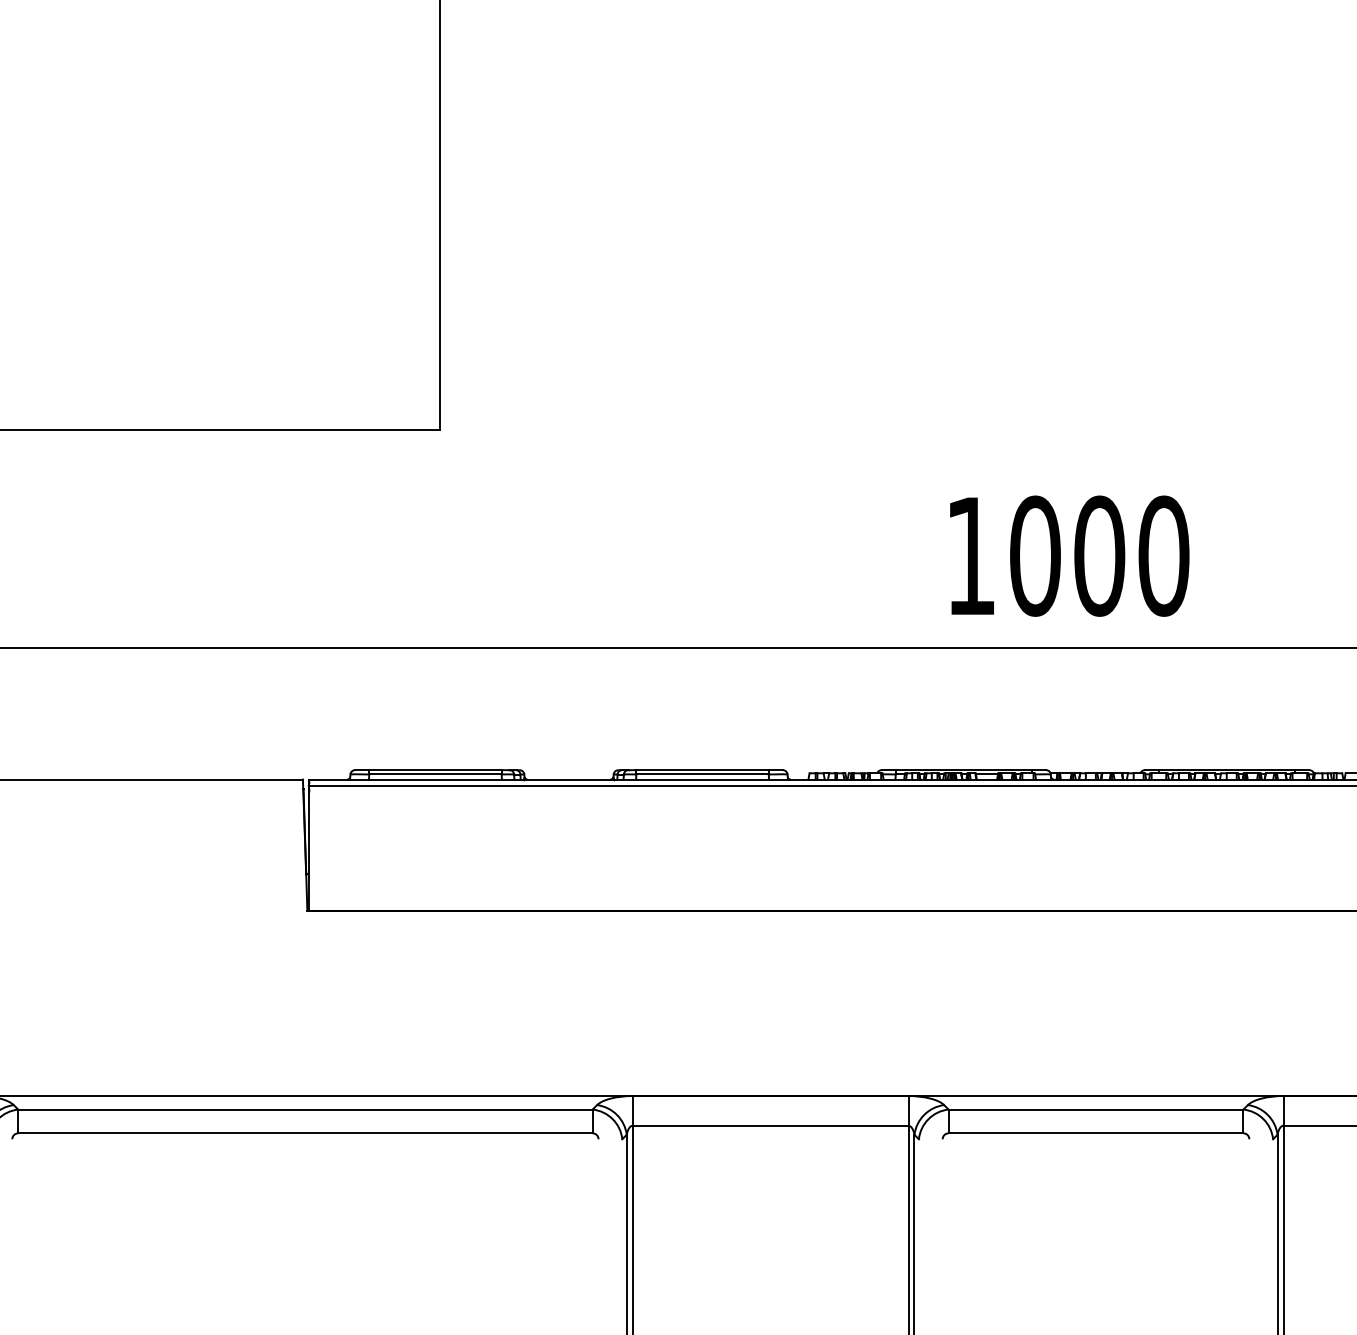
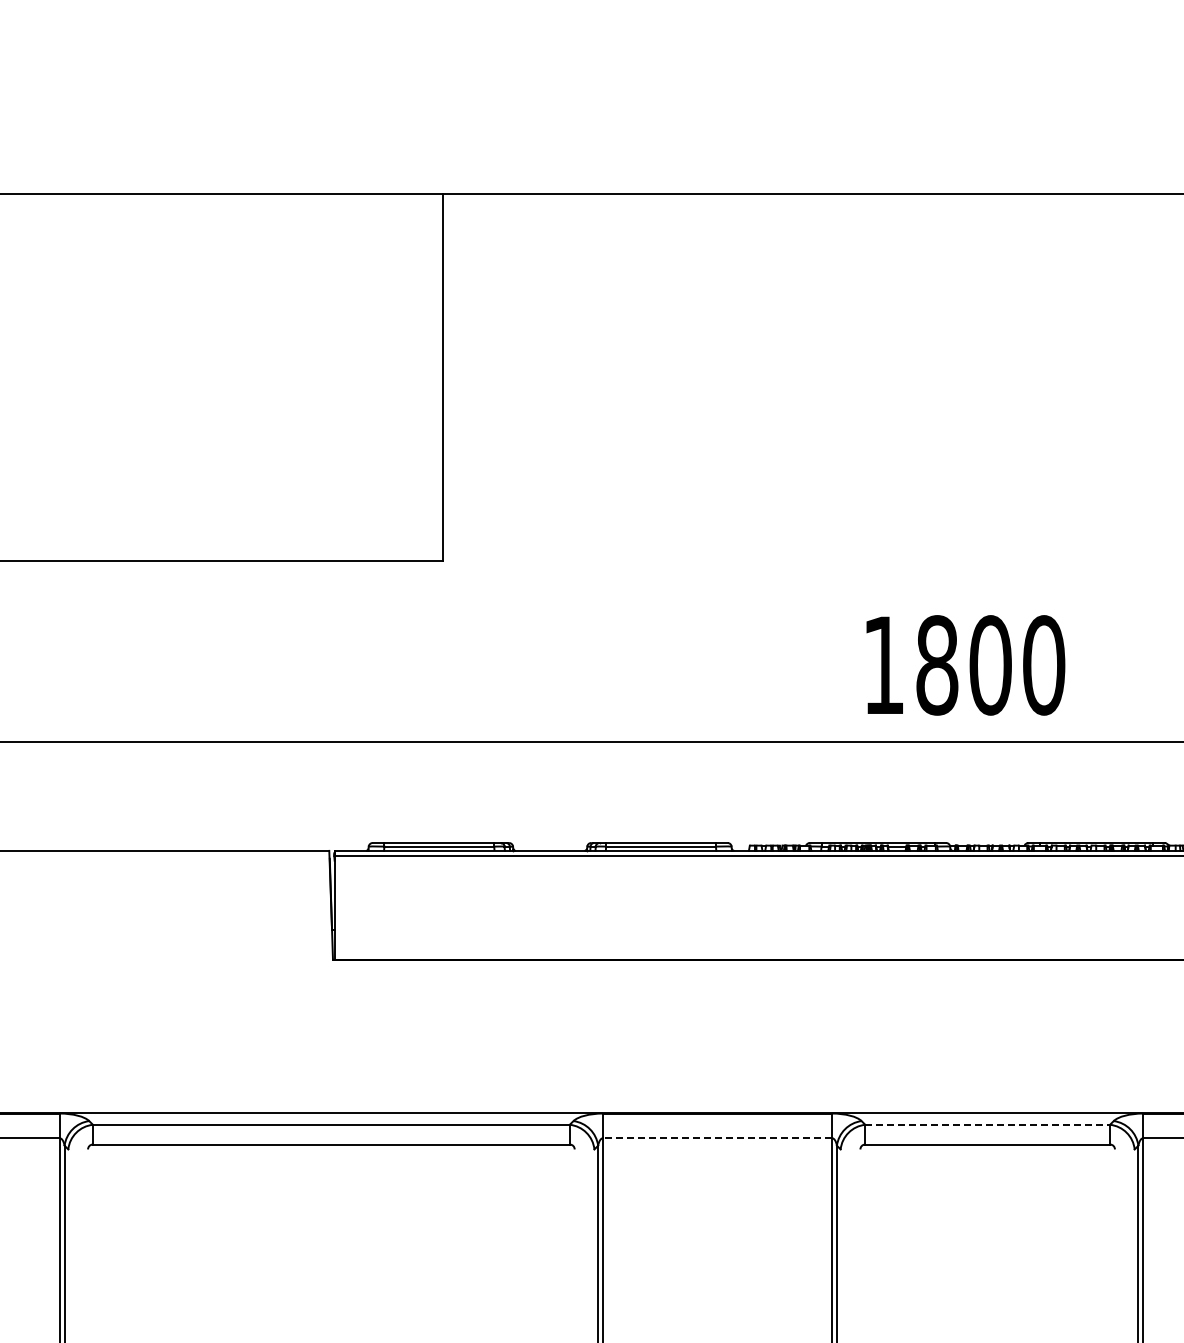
text: (1035, 556) -> (937, 665), 1000 -> 1800
line: (1097, 1109) -> (988, 1124), solid -> dashed
line: (770, 1126) -> (717, 1138), solid -> dashed

